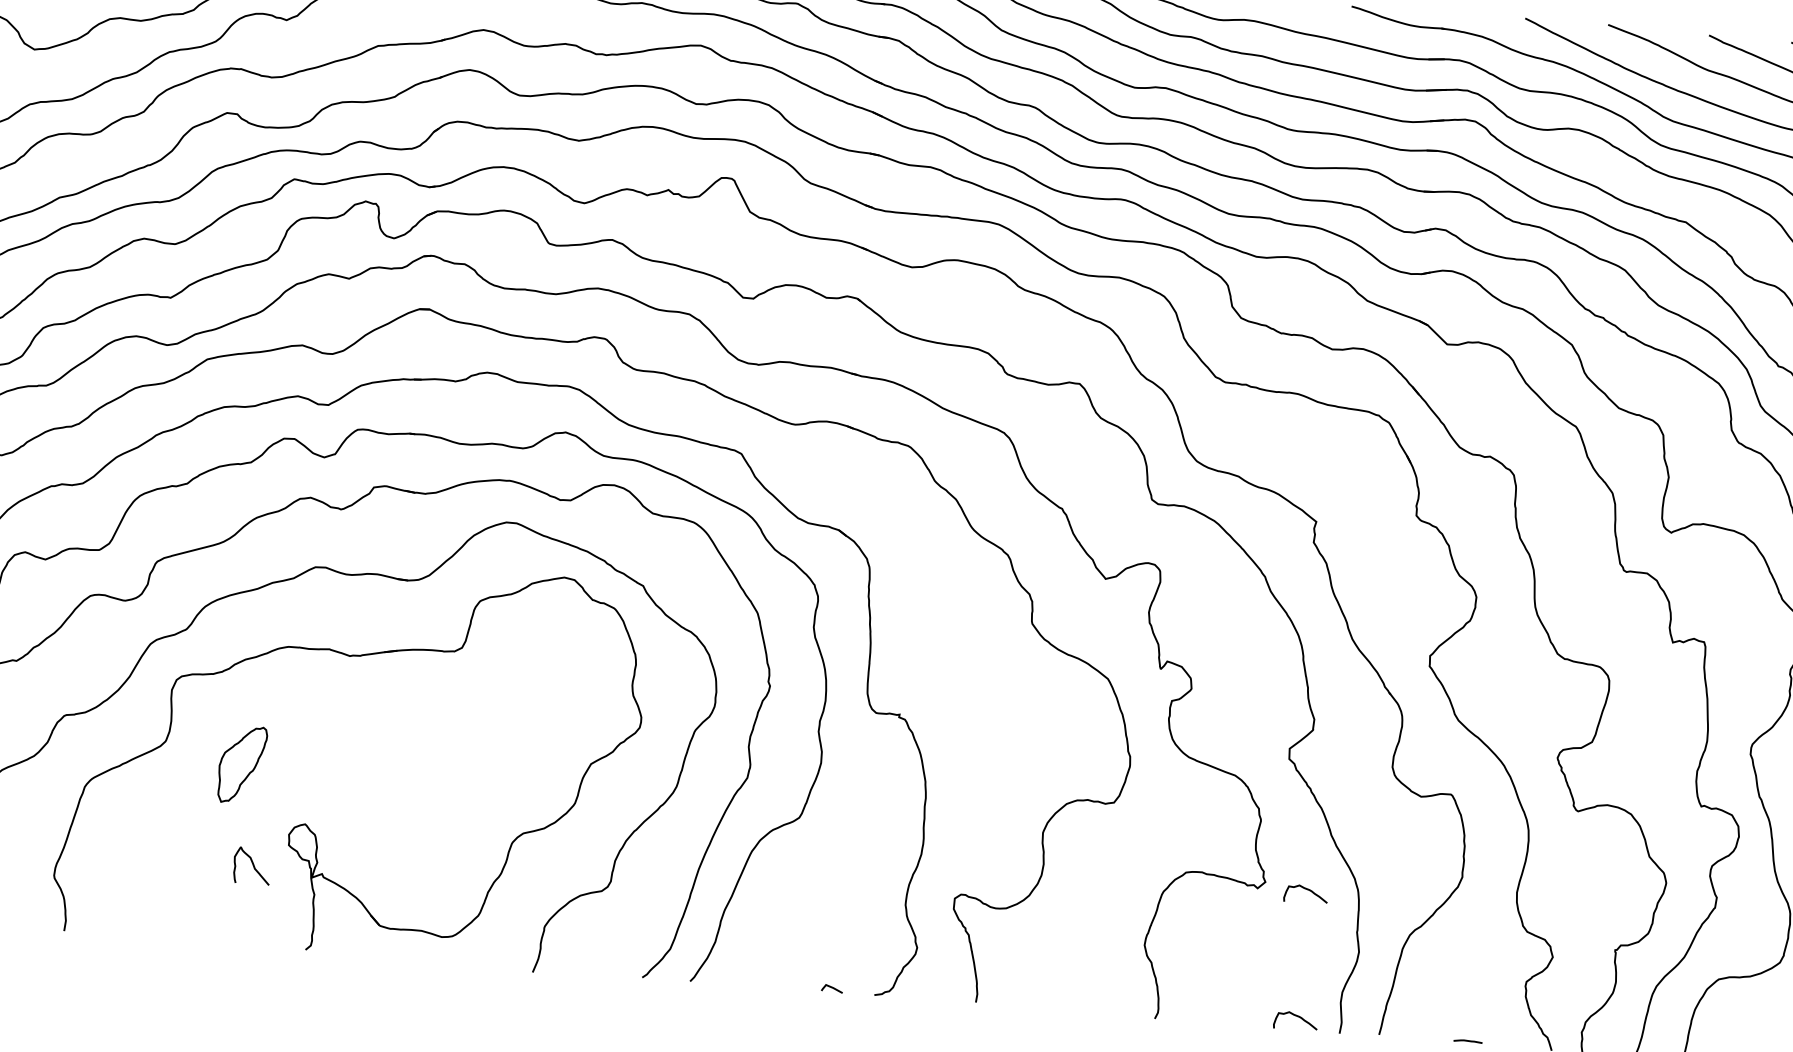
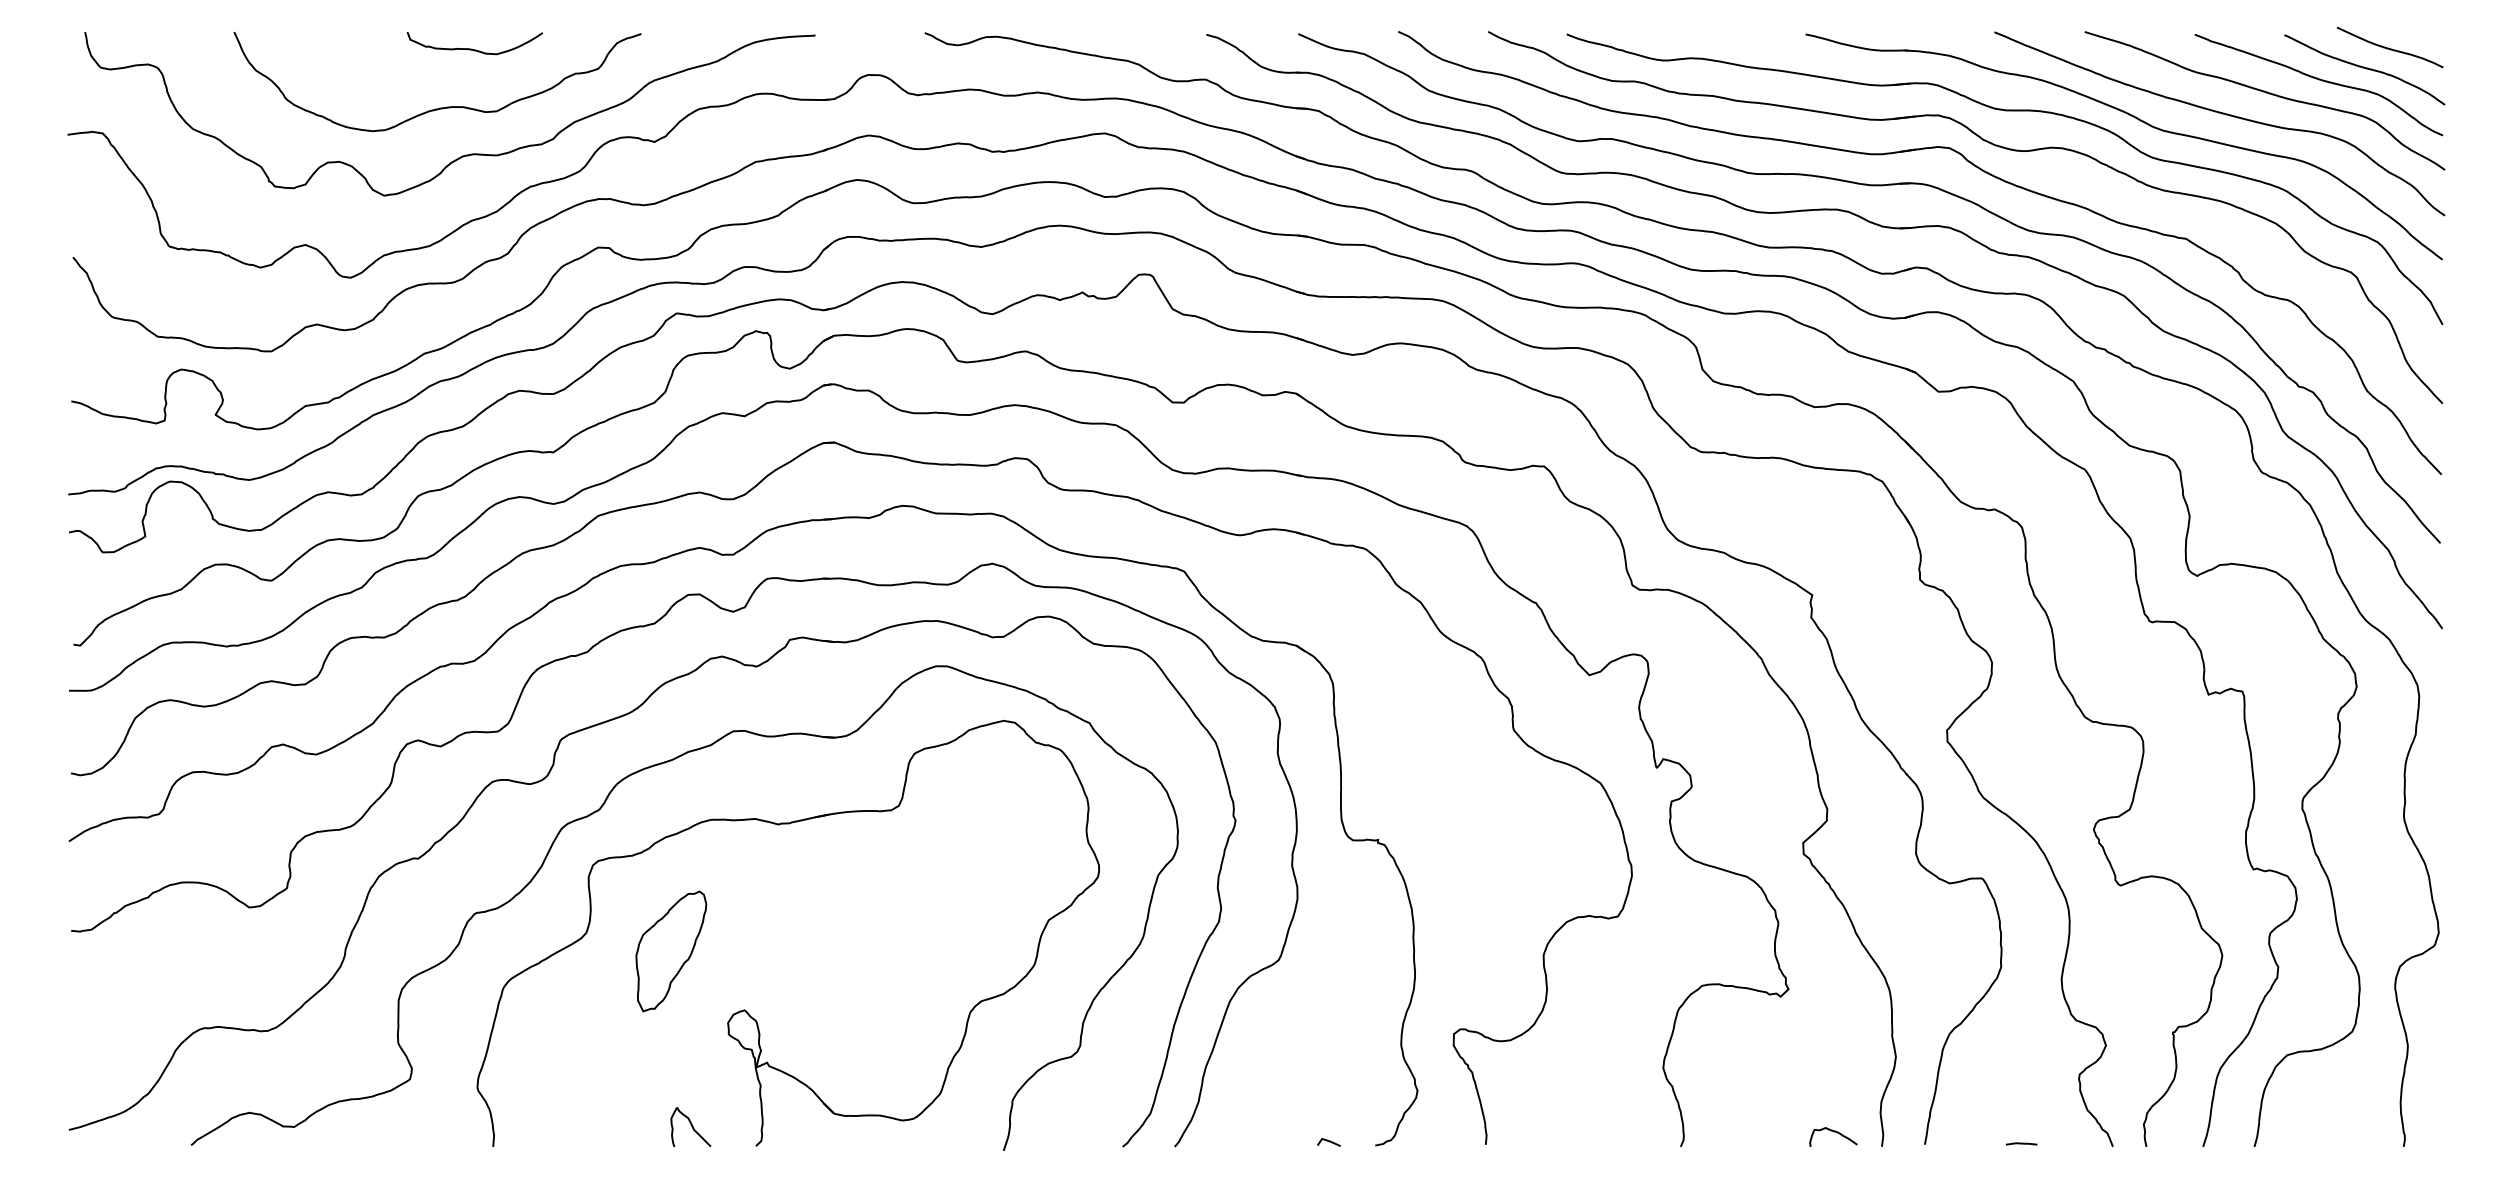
part: (242, 764) -> (671, 951), size x1.43
curve: (252, 865) -> (691, 1126), moved
curve: (1307, 890) -> (1834, 994), removed

